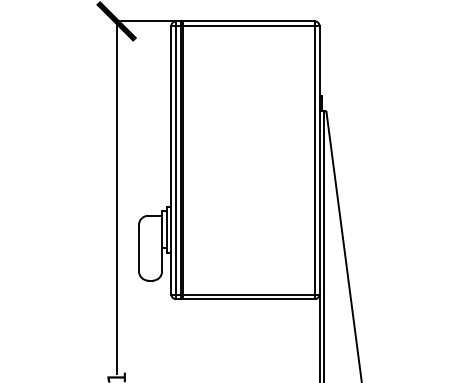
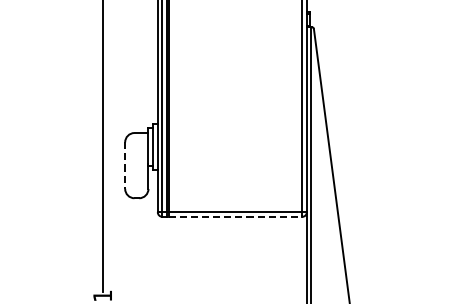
line: (138, 248) -> (124, 165), solid -> dashed
line: (249, 299) -> (236, 217), solid -> dashed

